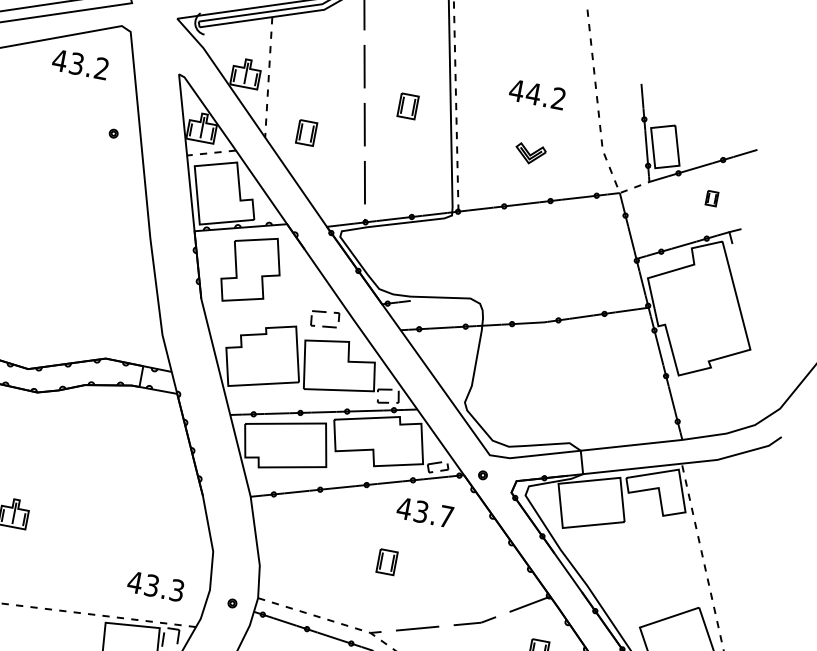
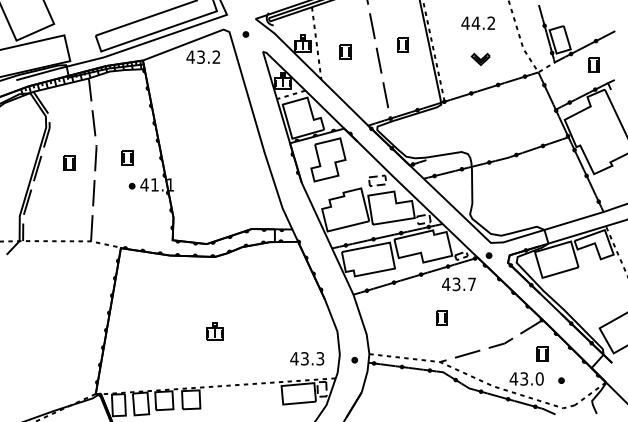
part: (306, 131) -> (345, 51), moved
part: (113, 133) -> (245, 34), moved
part: (711, 197) -> (593, 64), size x1.67

